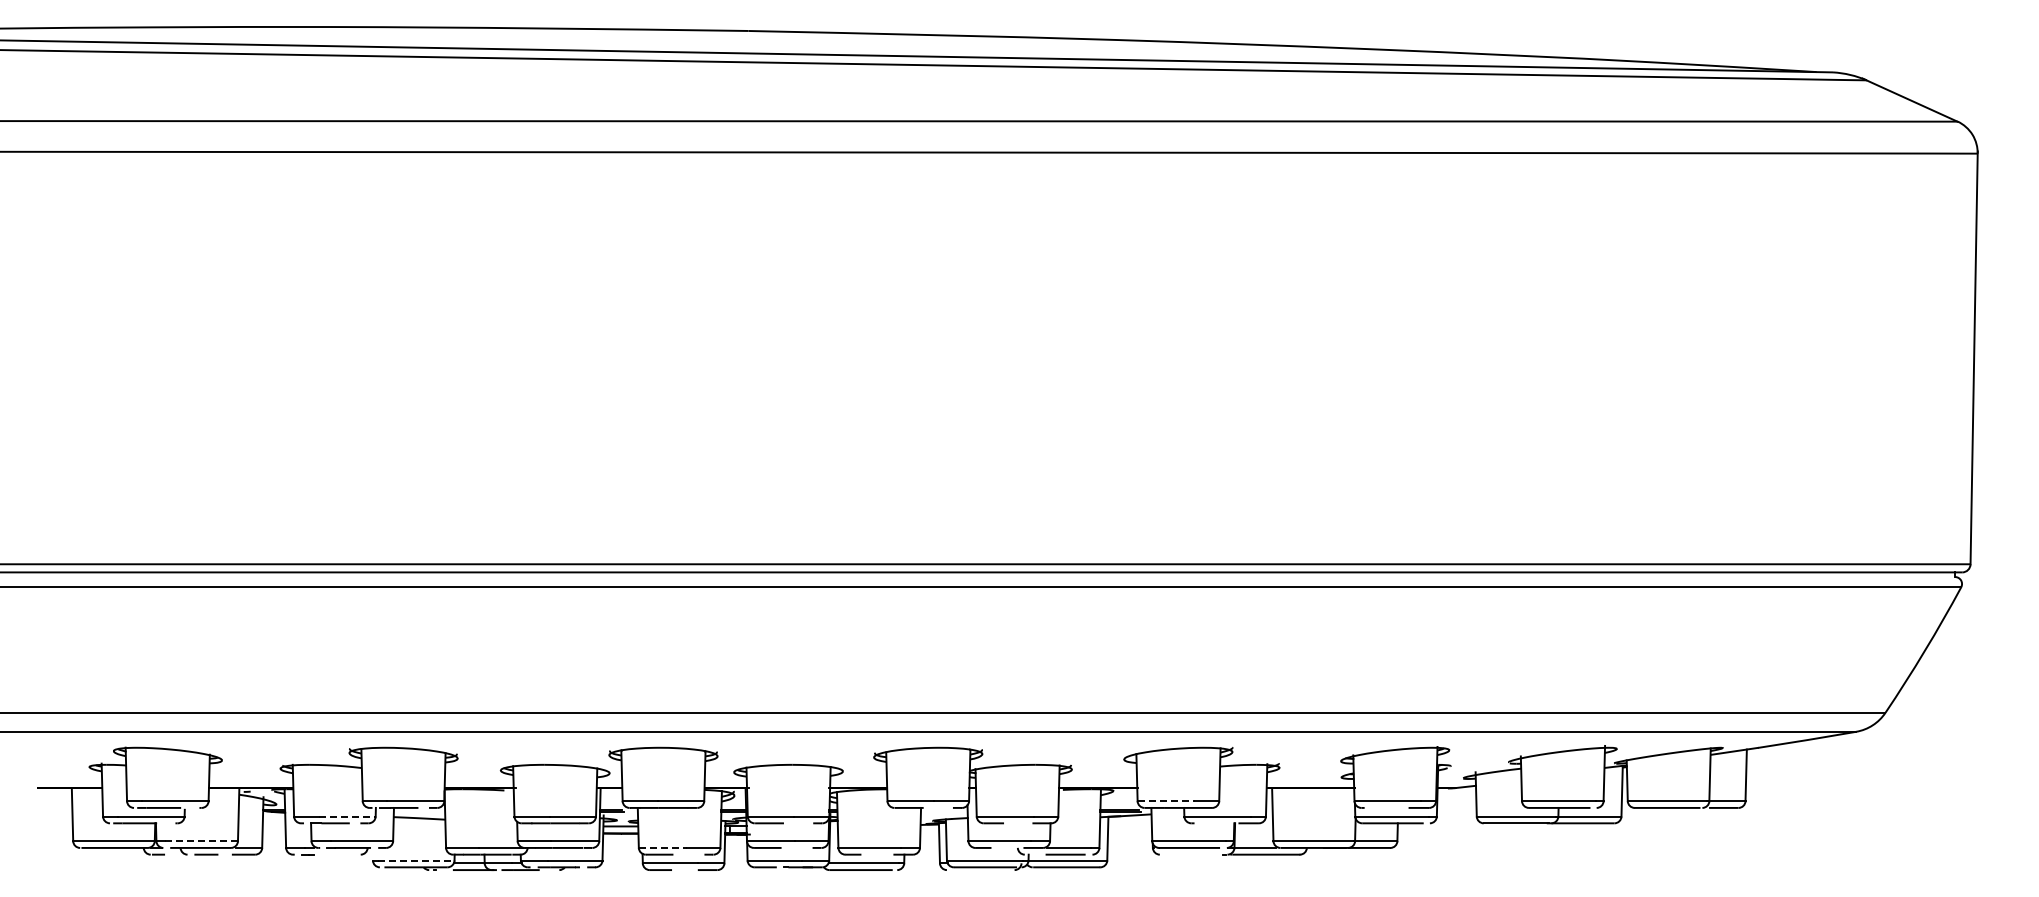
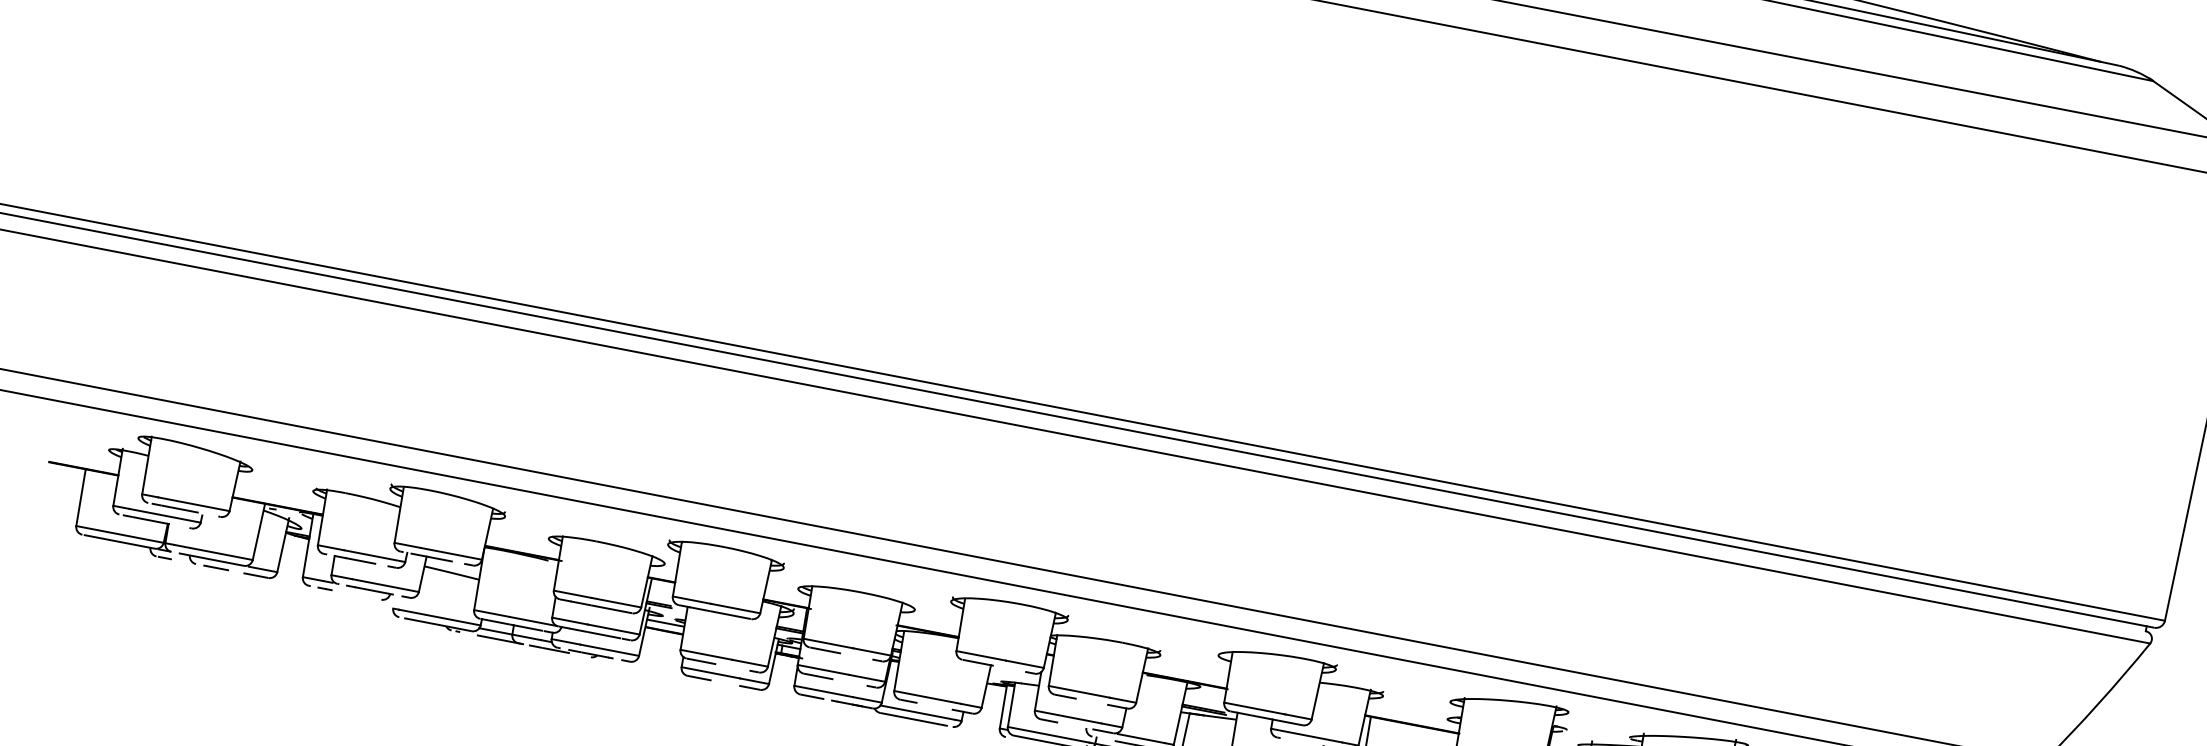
line: (1166, 801) -> (1255, 708), dashed -> solid
line: (347, 816) -> (375, 556), dashed -> solid
line: (201, 841) -> (213, 552), dashed -> solid
line: (663, 847) -> (707, 654), dashed -> solid
line: (416, 860) -> (439, 617), dashed -> solid

